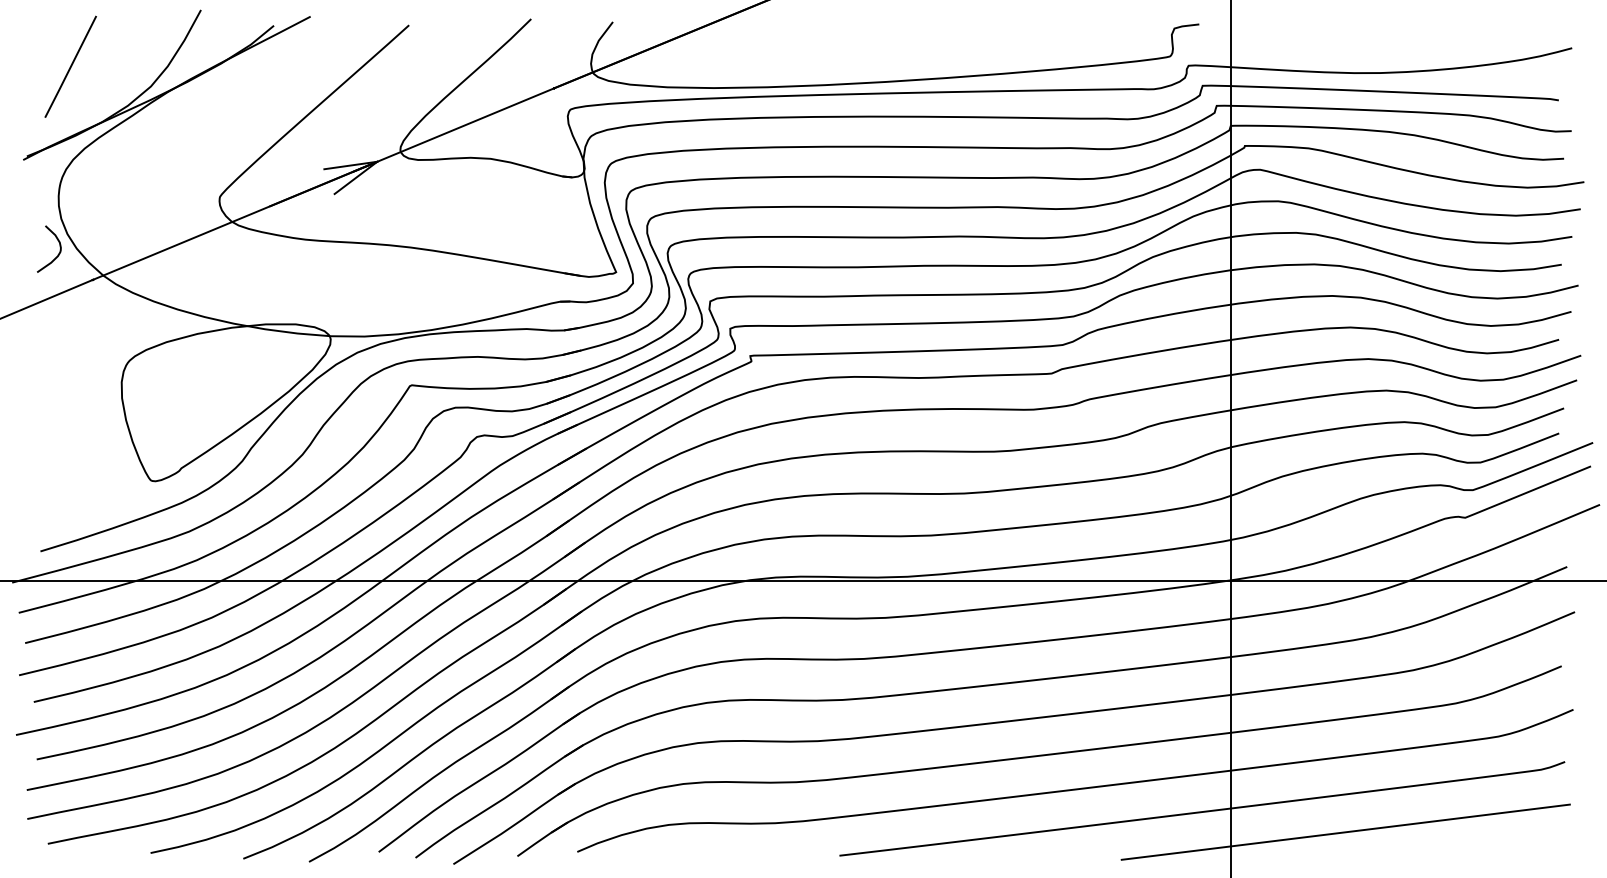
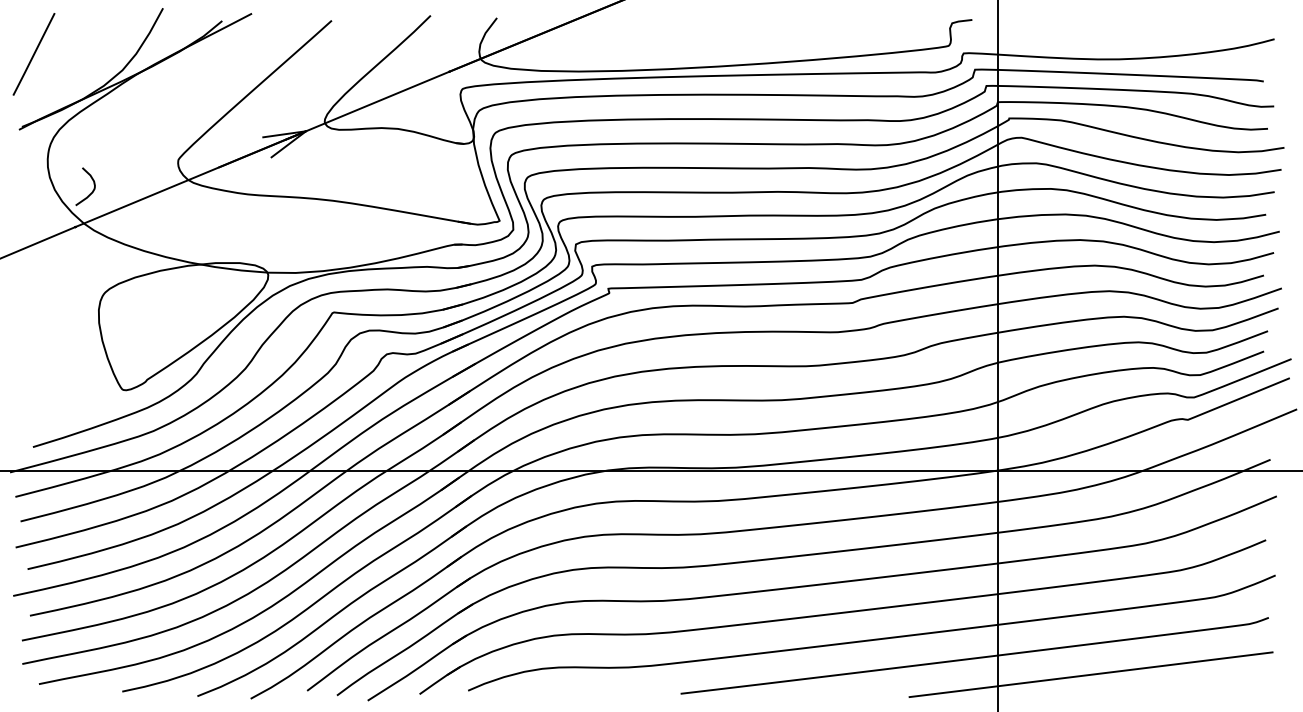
line: (70, 66) -> (33, 54), moved
curve: (57, 254) -> (92, 191), moved

